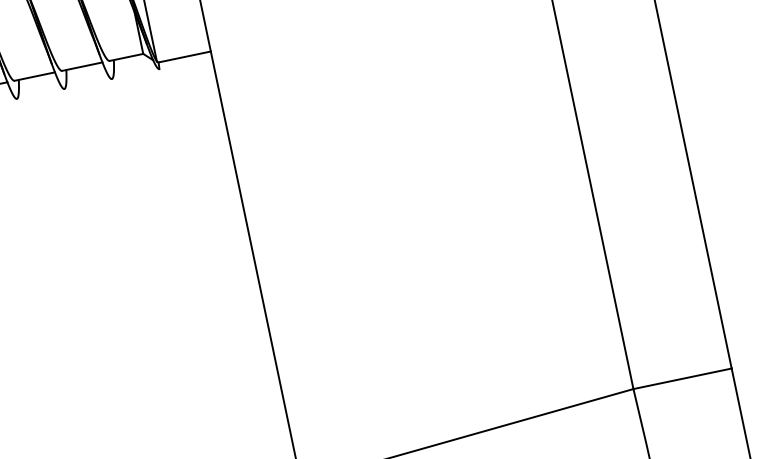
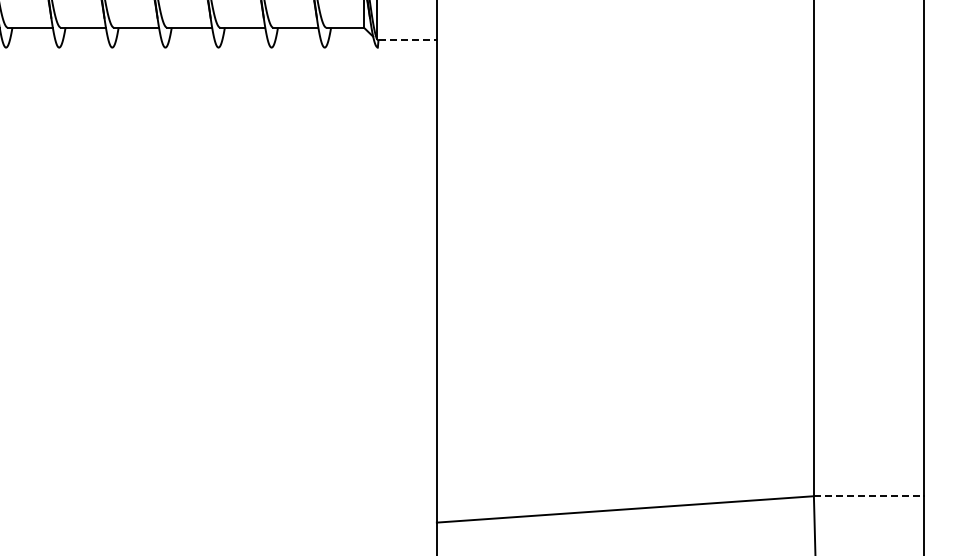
line: (185, 57) -> (408, 40), solid -> dashed
line: (682, 379) -> (868, 496), solid -> dashed

